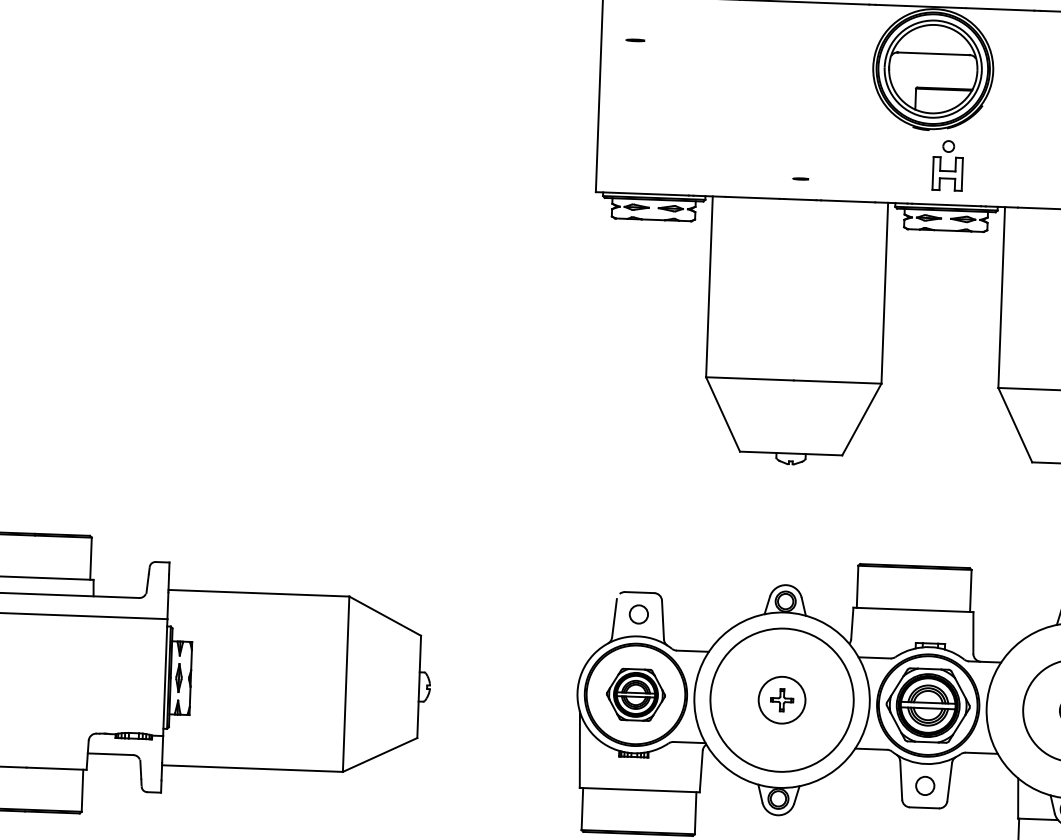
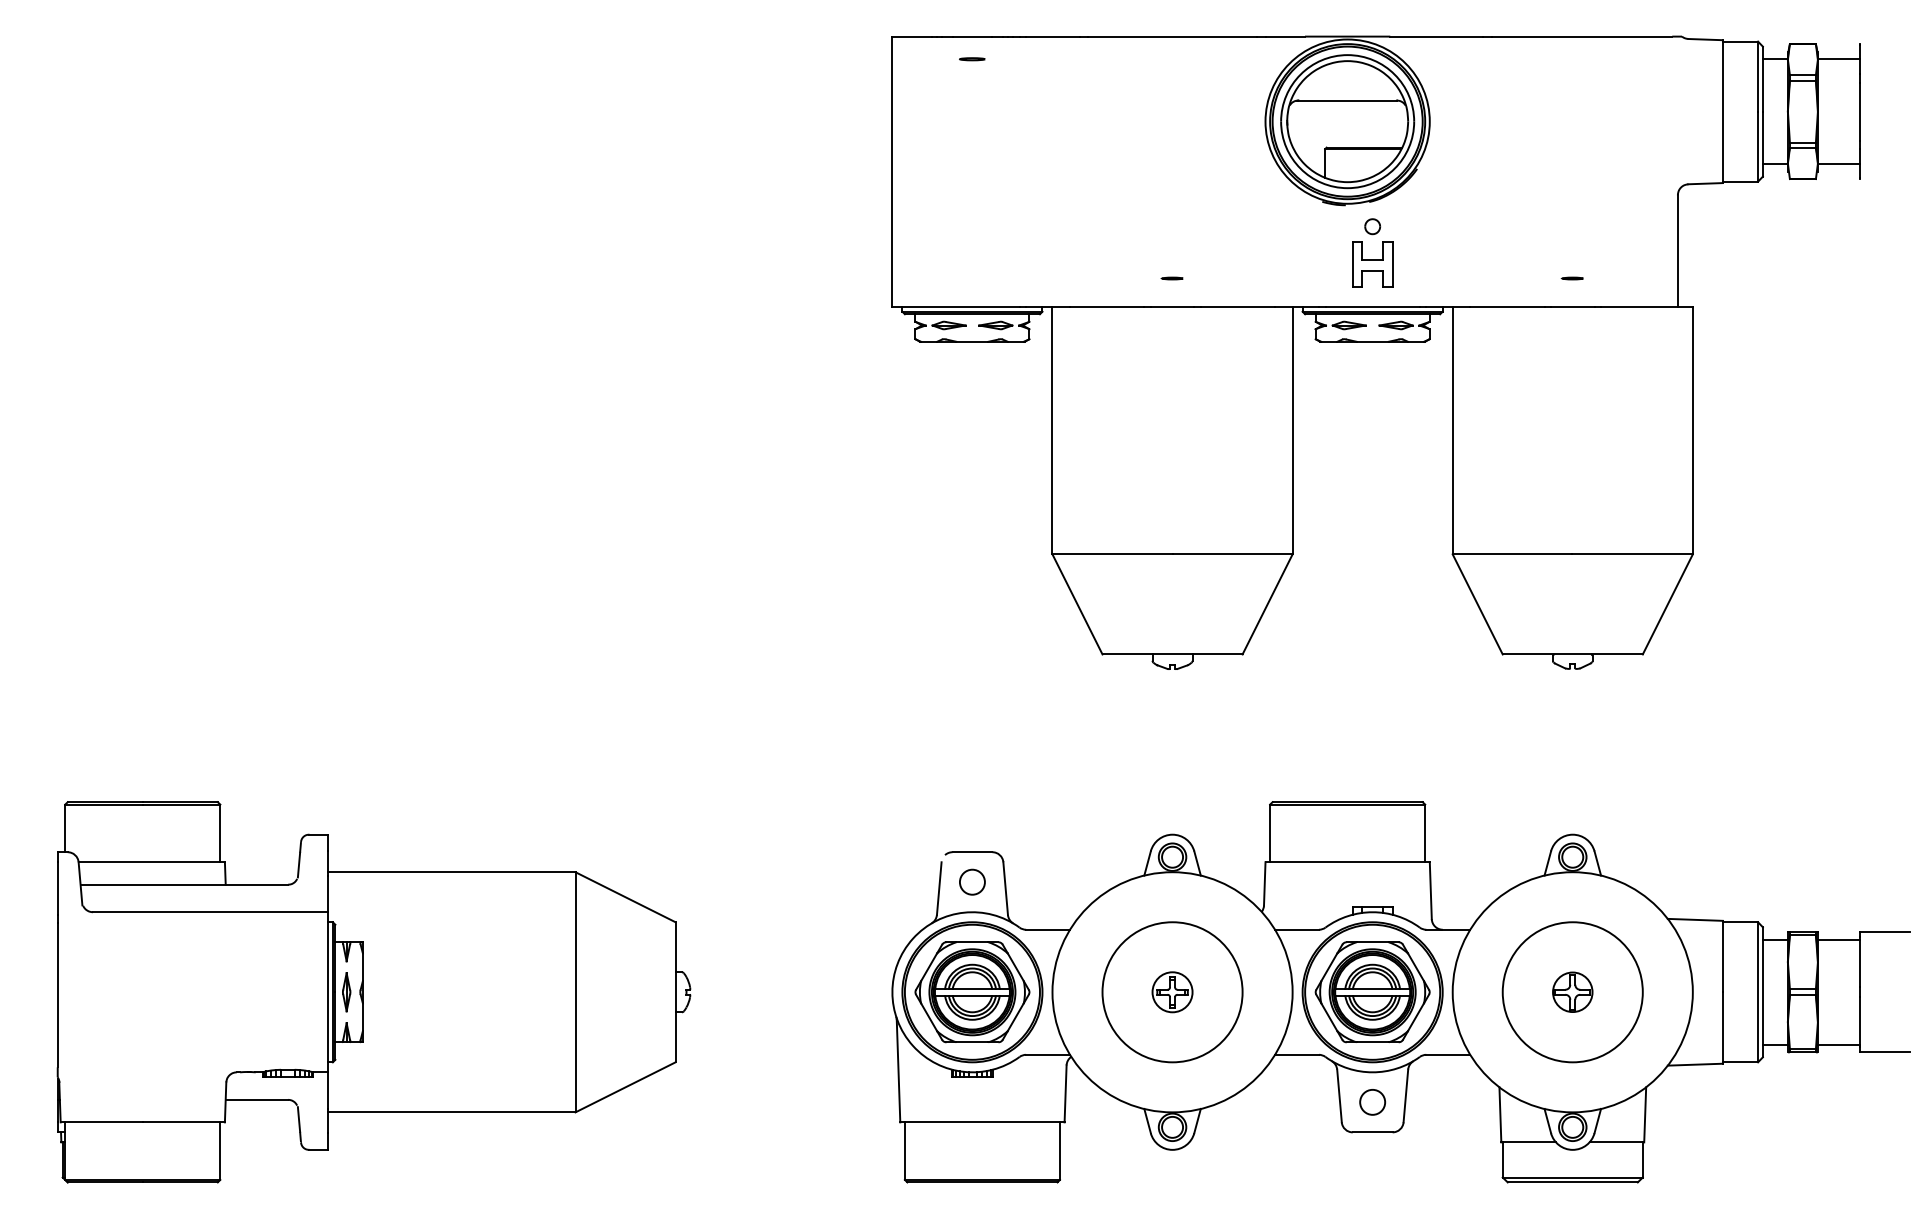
line: (635, 40) -> (972, 59), moved
part: (636, 695) -> (972, 992), size x1.43
circle: (782, 700) -> (1172, 992), size x0.62
circle: (782, 700) -> (1172, 992), size x0.71

